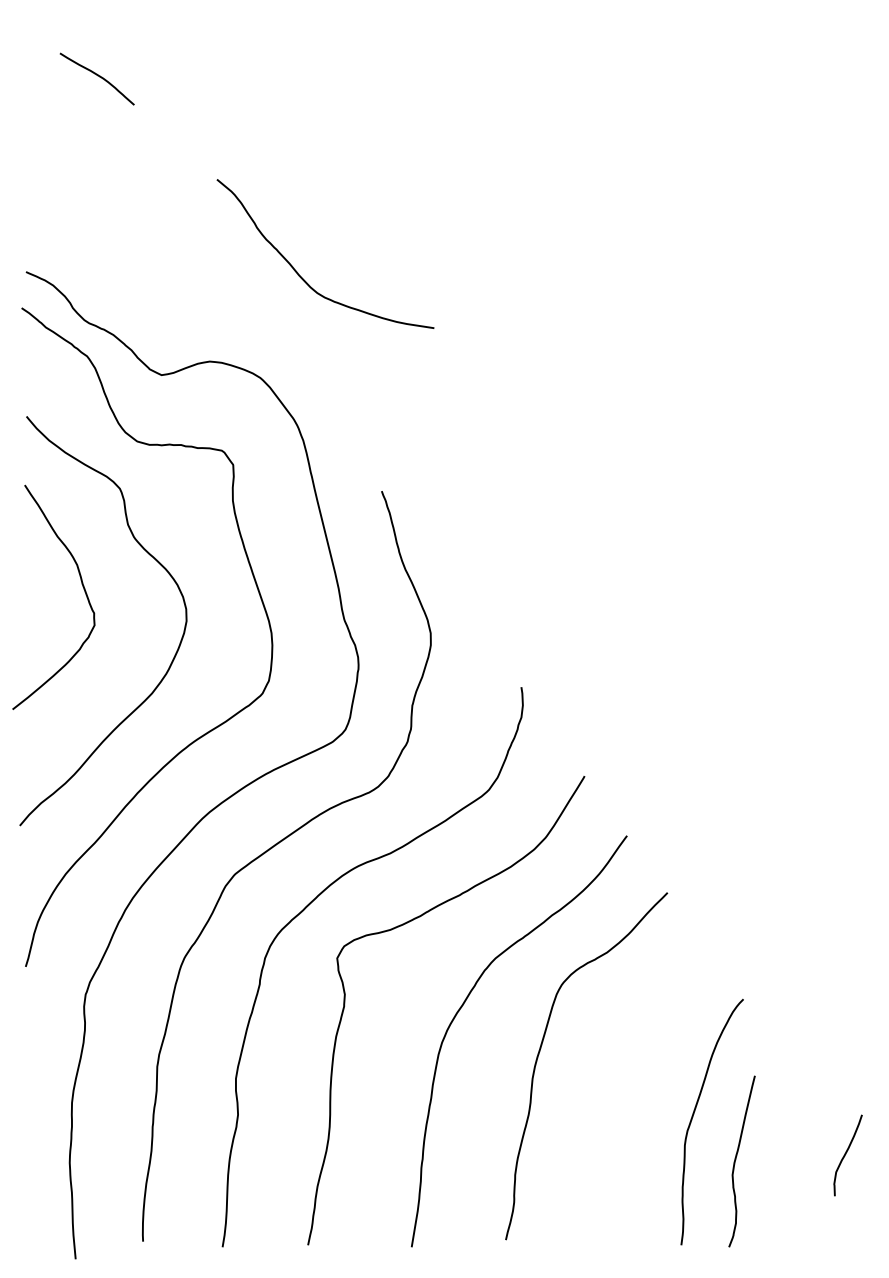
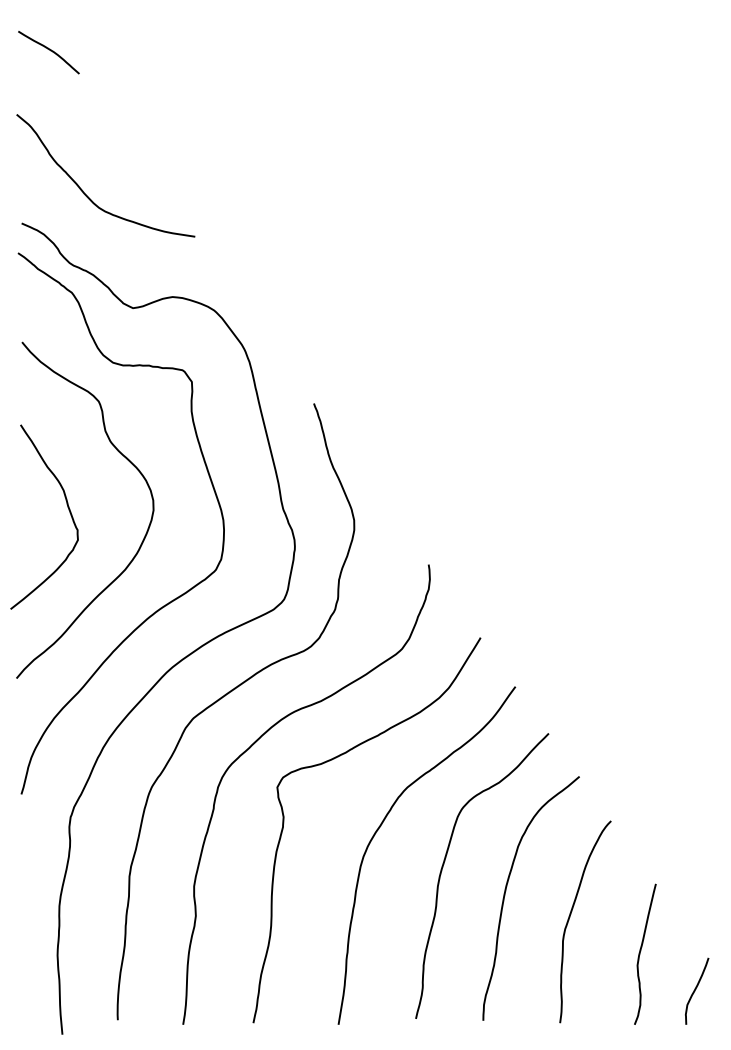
curve: (97, 76) -> (49, 50), moved
curve: (301, 276) -> (86, 194), moved
curve: (81, 584) -> (67, 506), moved
curve: (615, 1086) -> (506, 892), added
curve: (846, 1154) -> (695, 990), moved
curve: (736, 1159) -> (640, 952), moved

